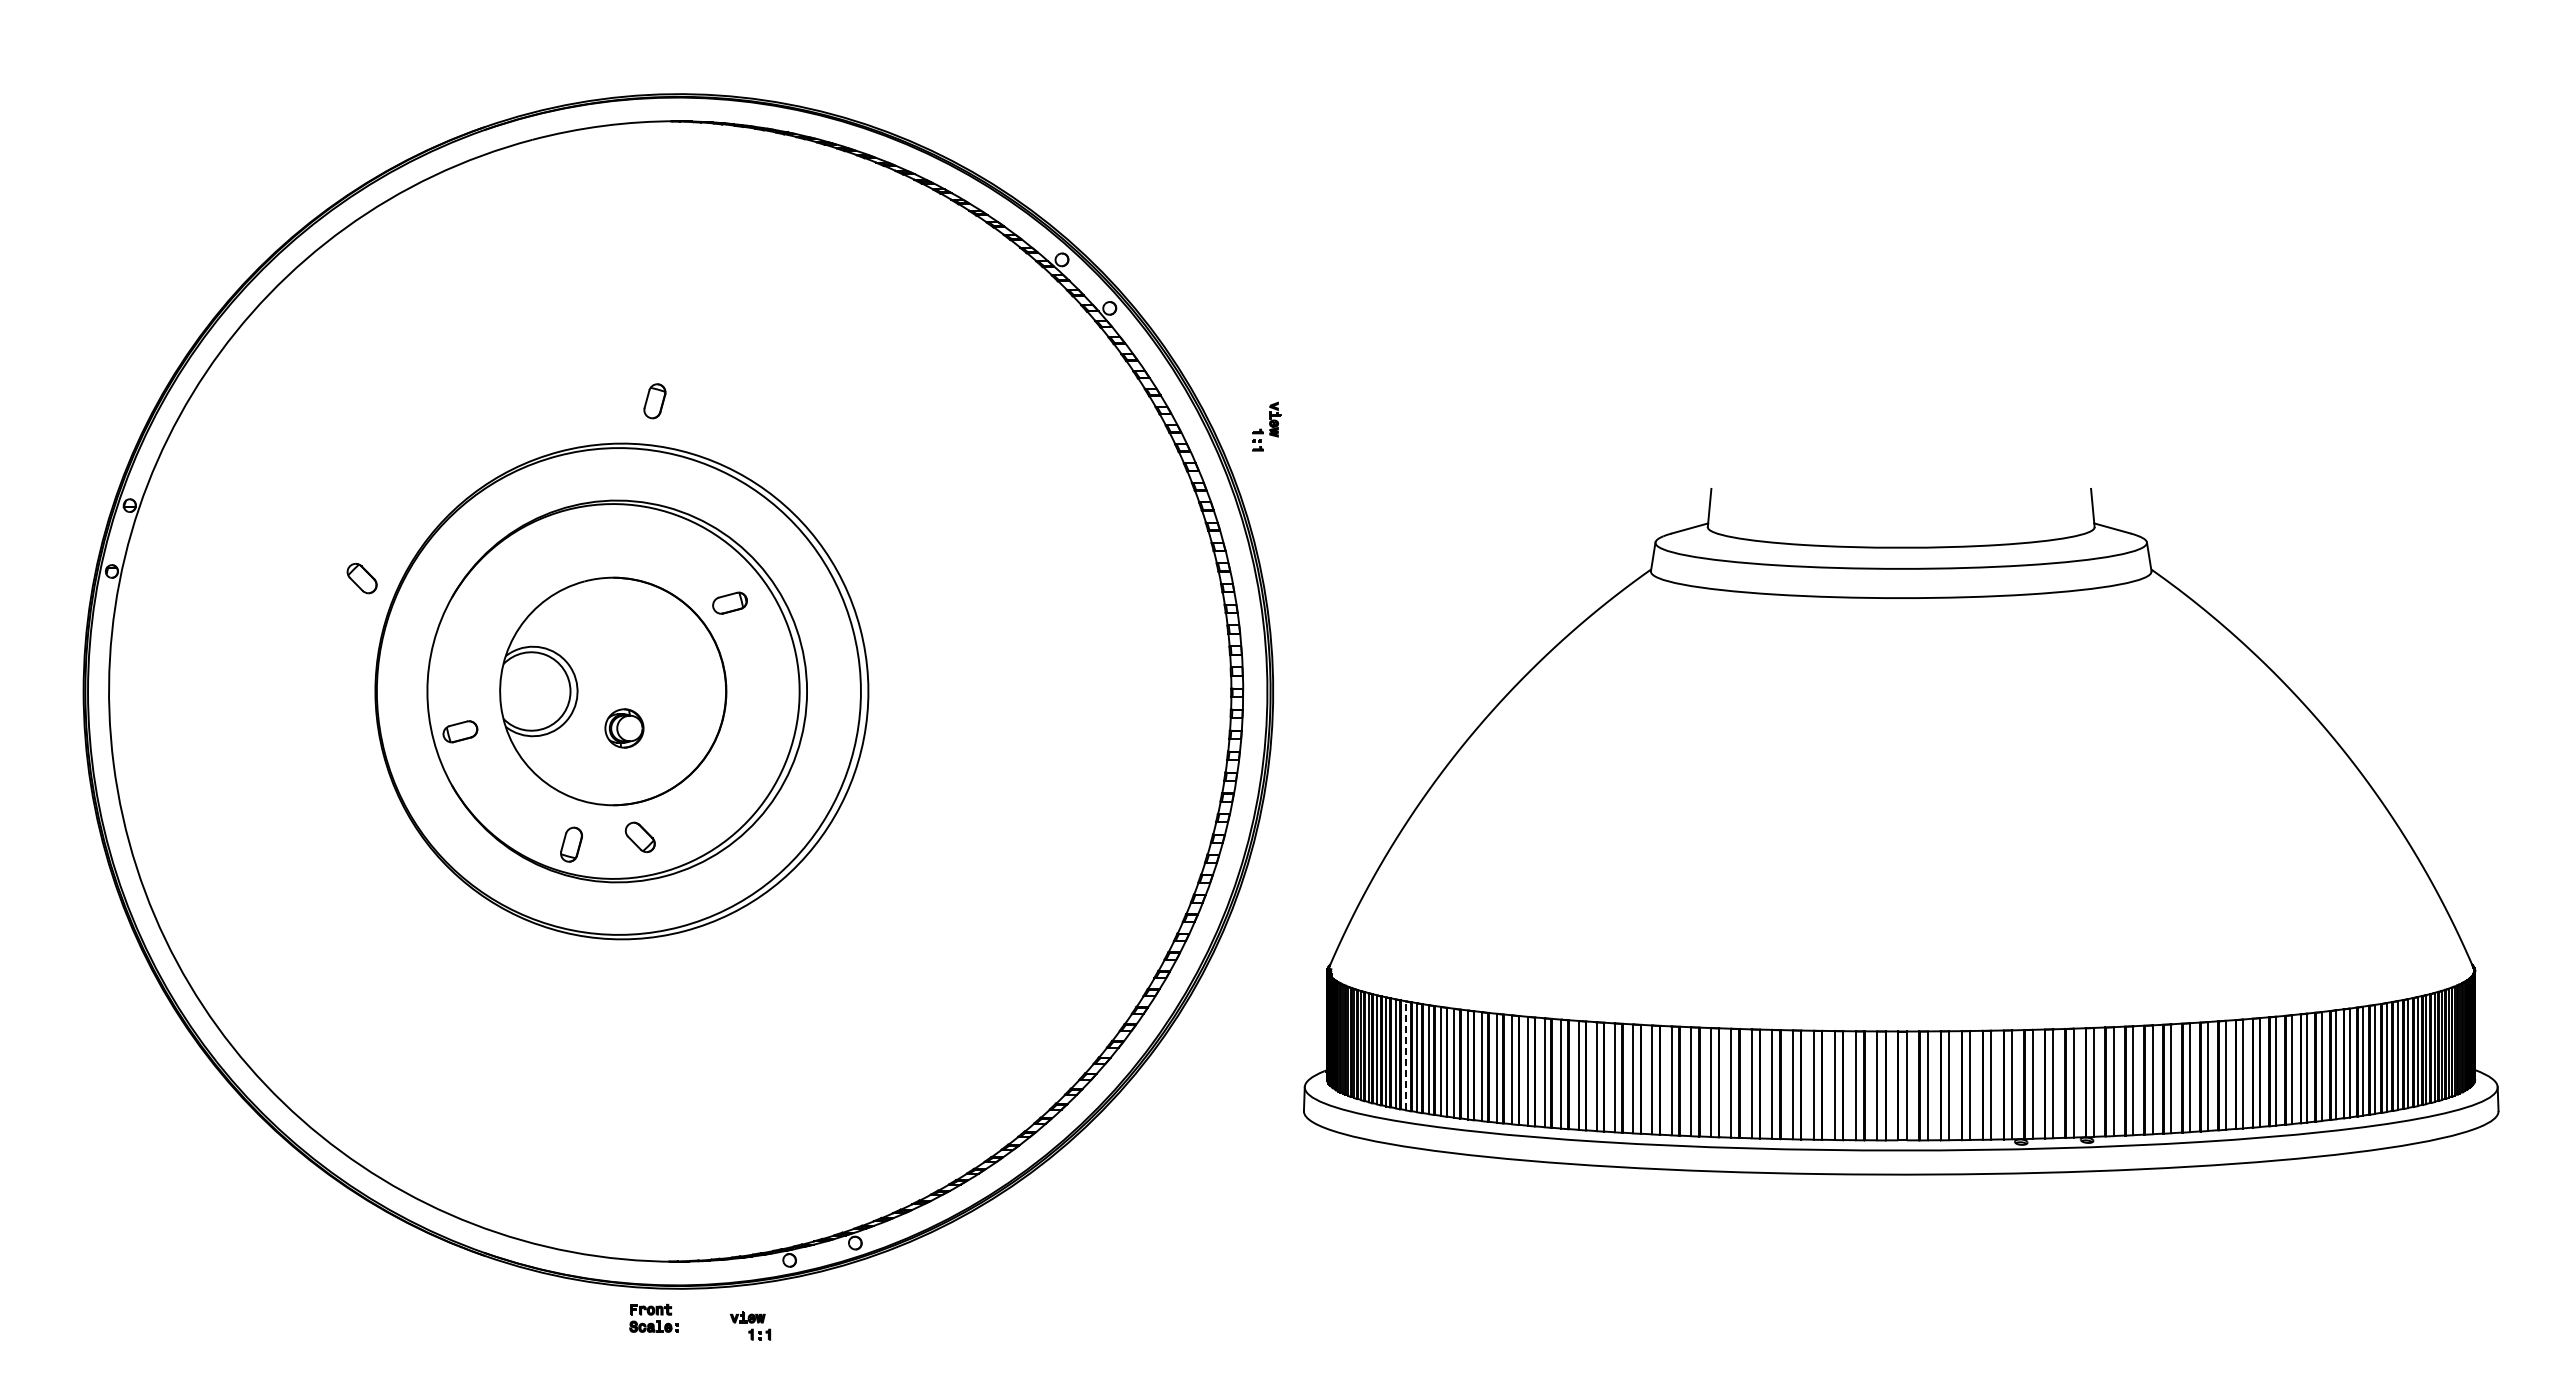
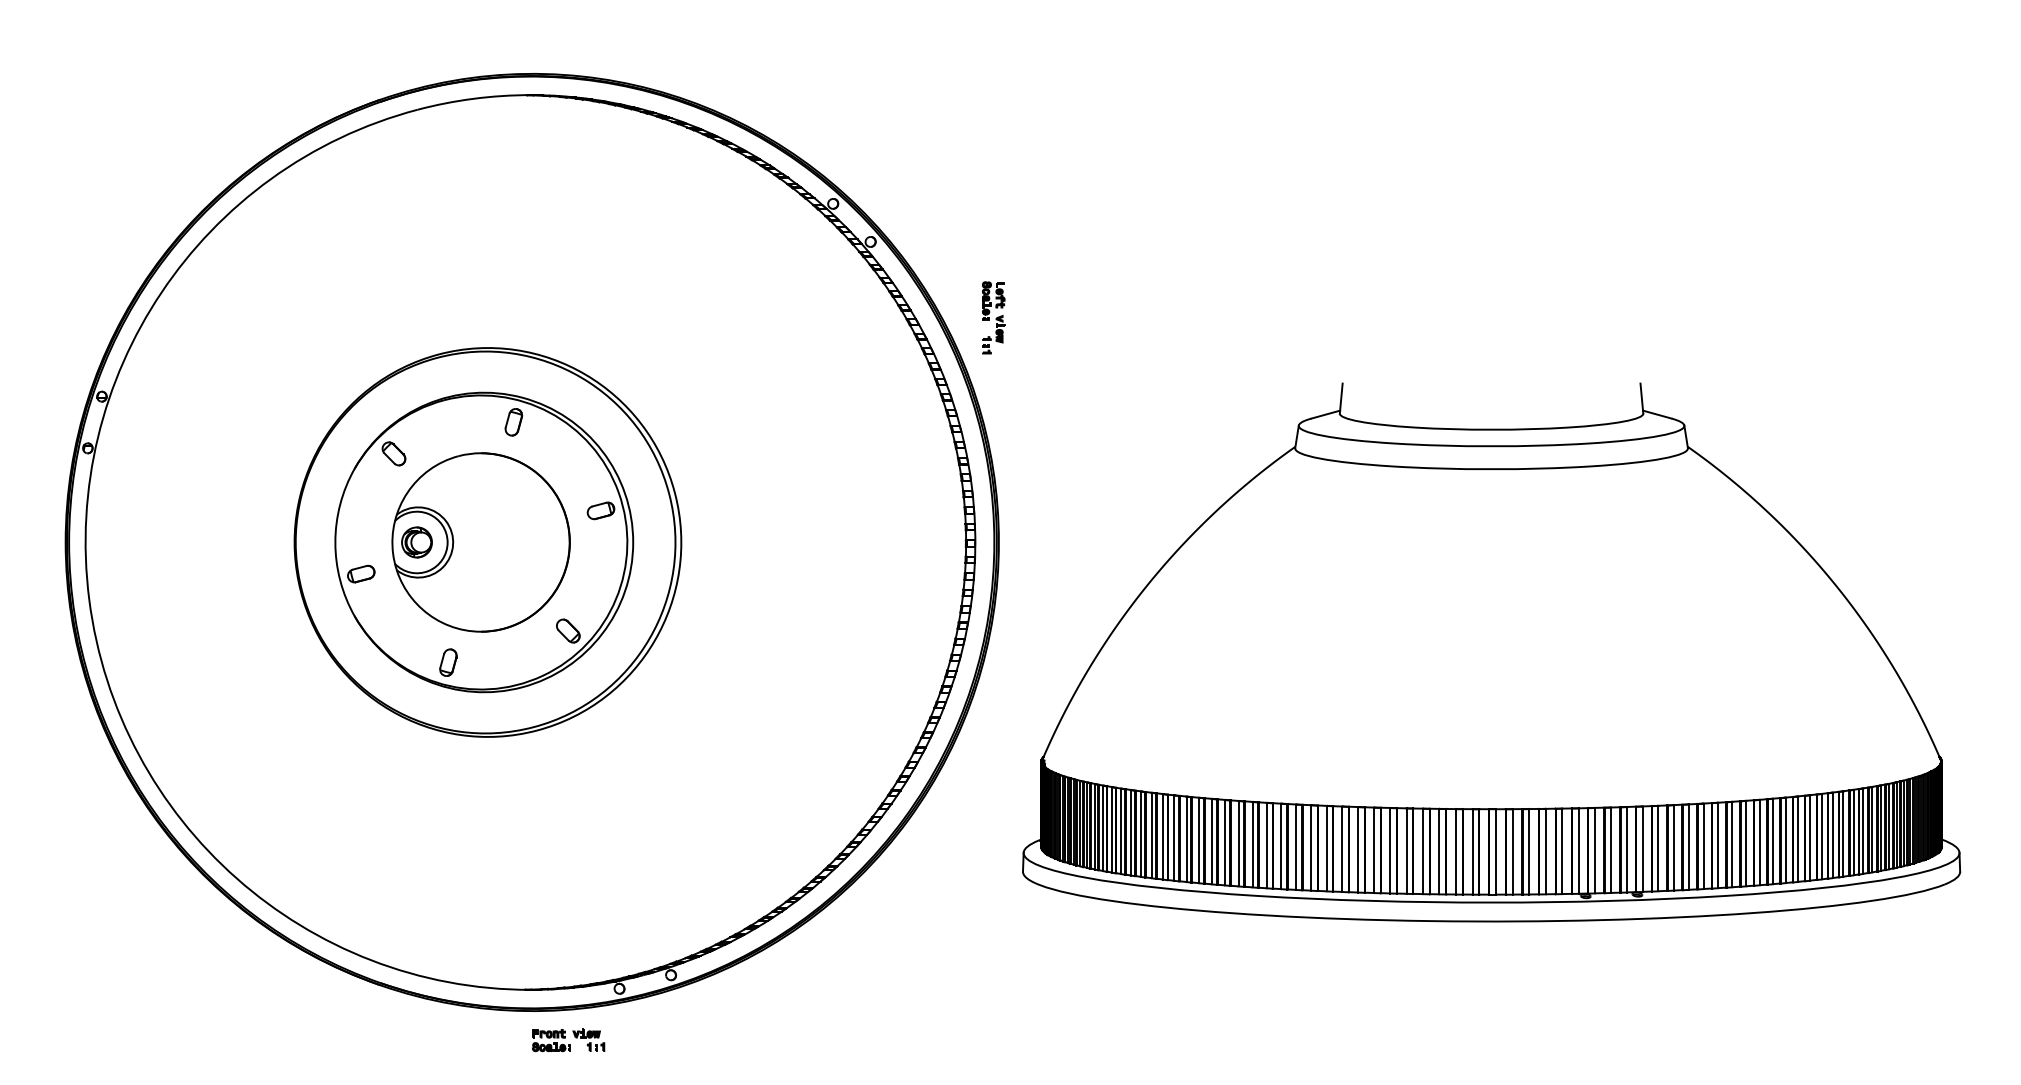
part: (1266, 382) -> (993, 300), added
part: (654, 401) -> (513, 422), moved
part: (361, 578) -> (393, 453), moved
part: (729, 602) -> (600, 510), moved
part: (624, 728) -> (417, 542), moved
part: (639, 836) -> (567, 630), moved
line: (1406, 1055) -> (1103, 828), dashed -> solid
part: (653, 1317) -> (551, 1039), moved

